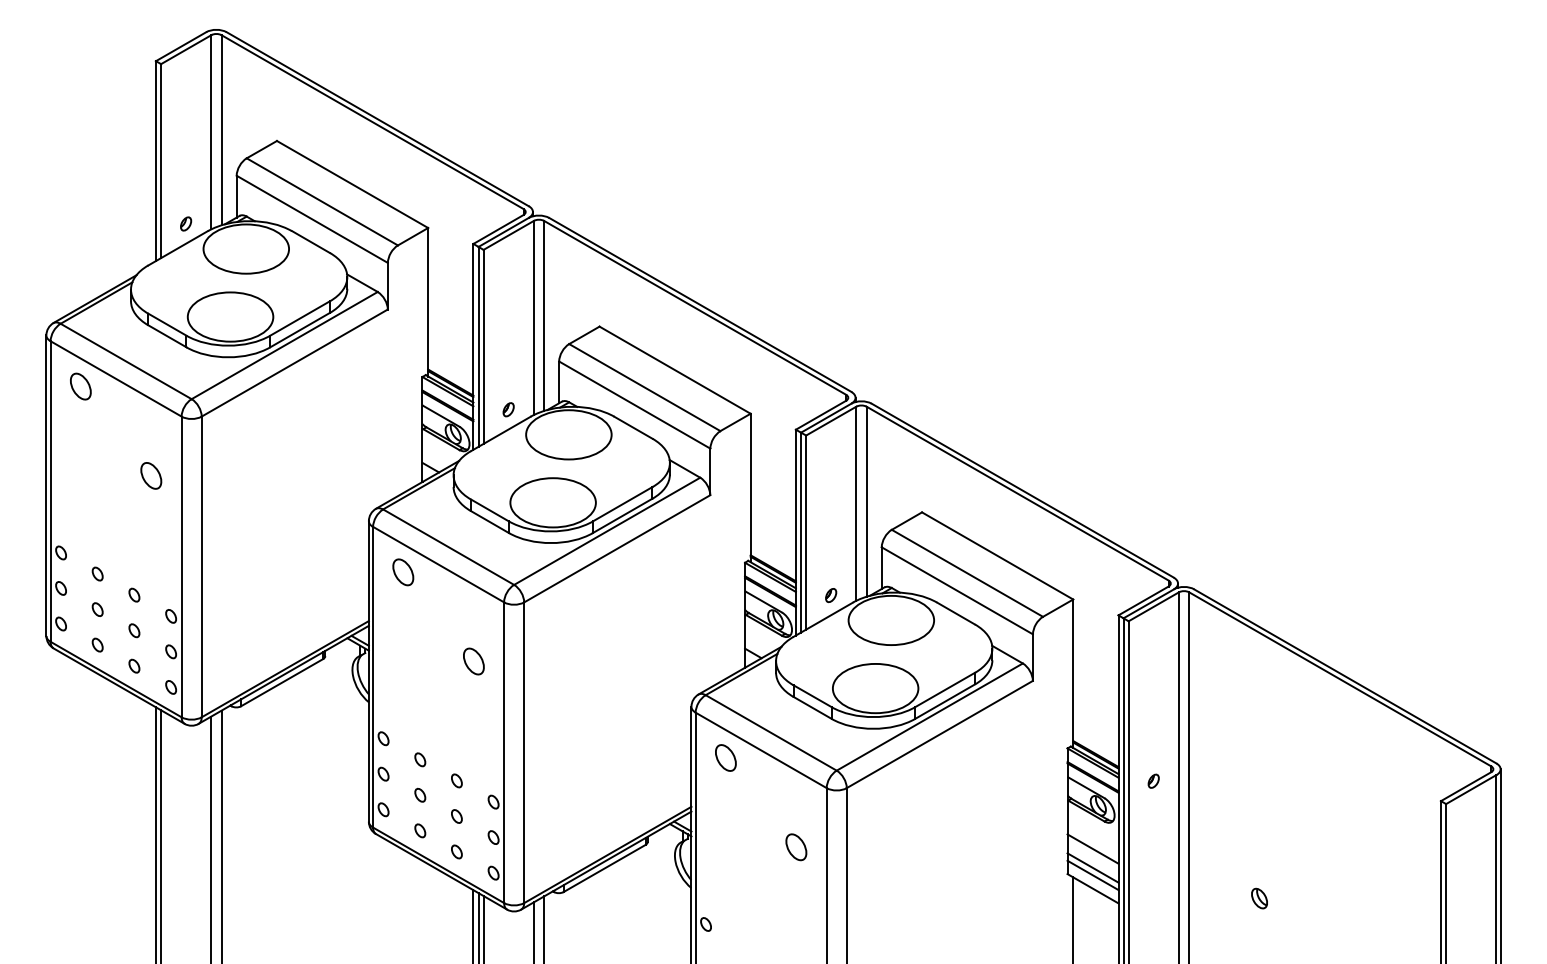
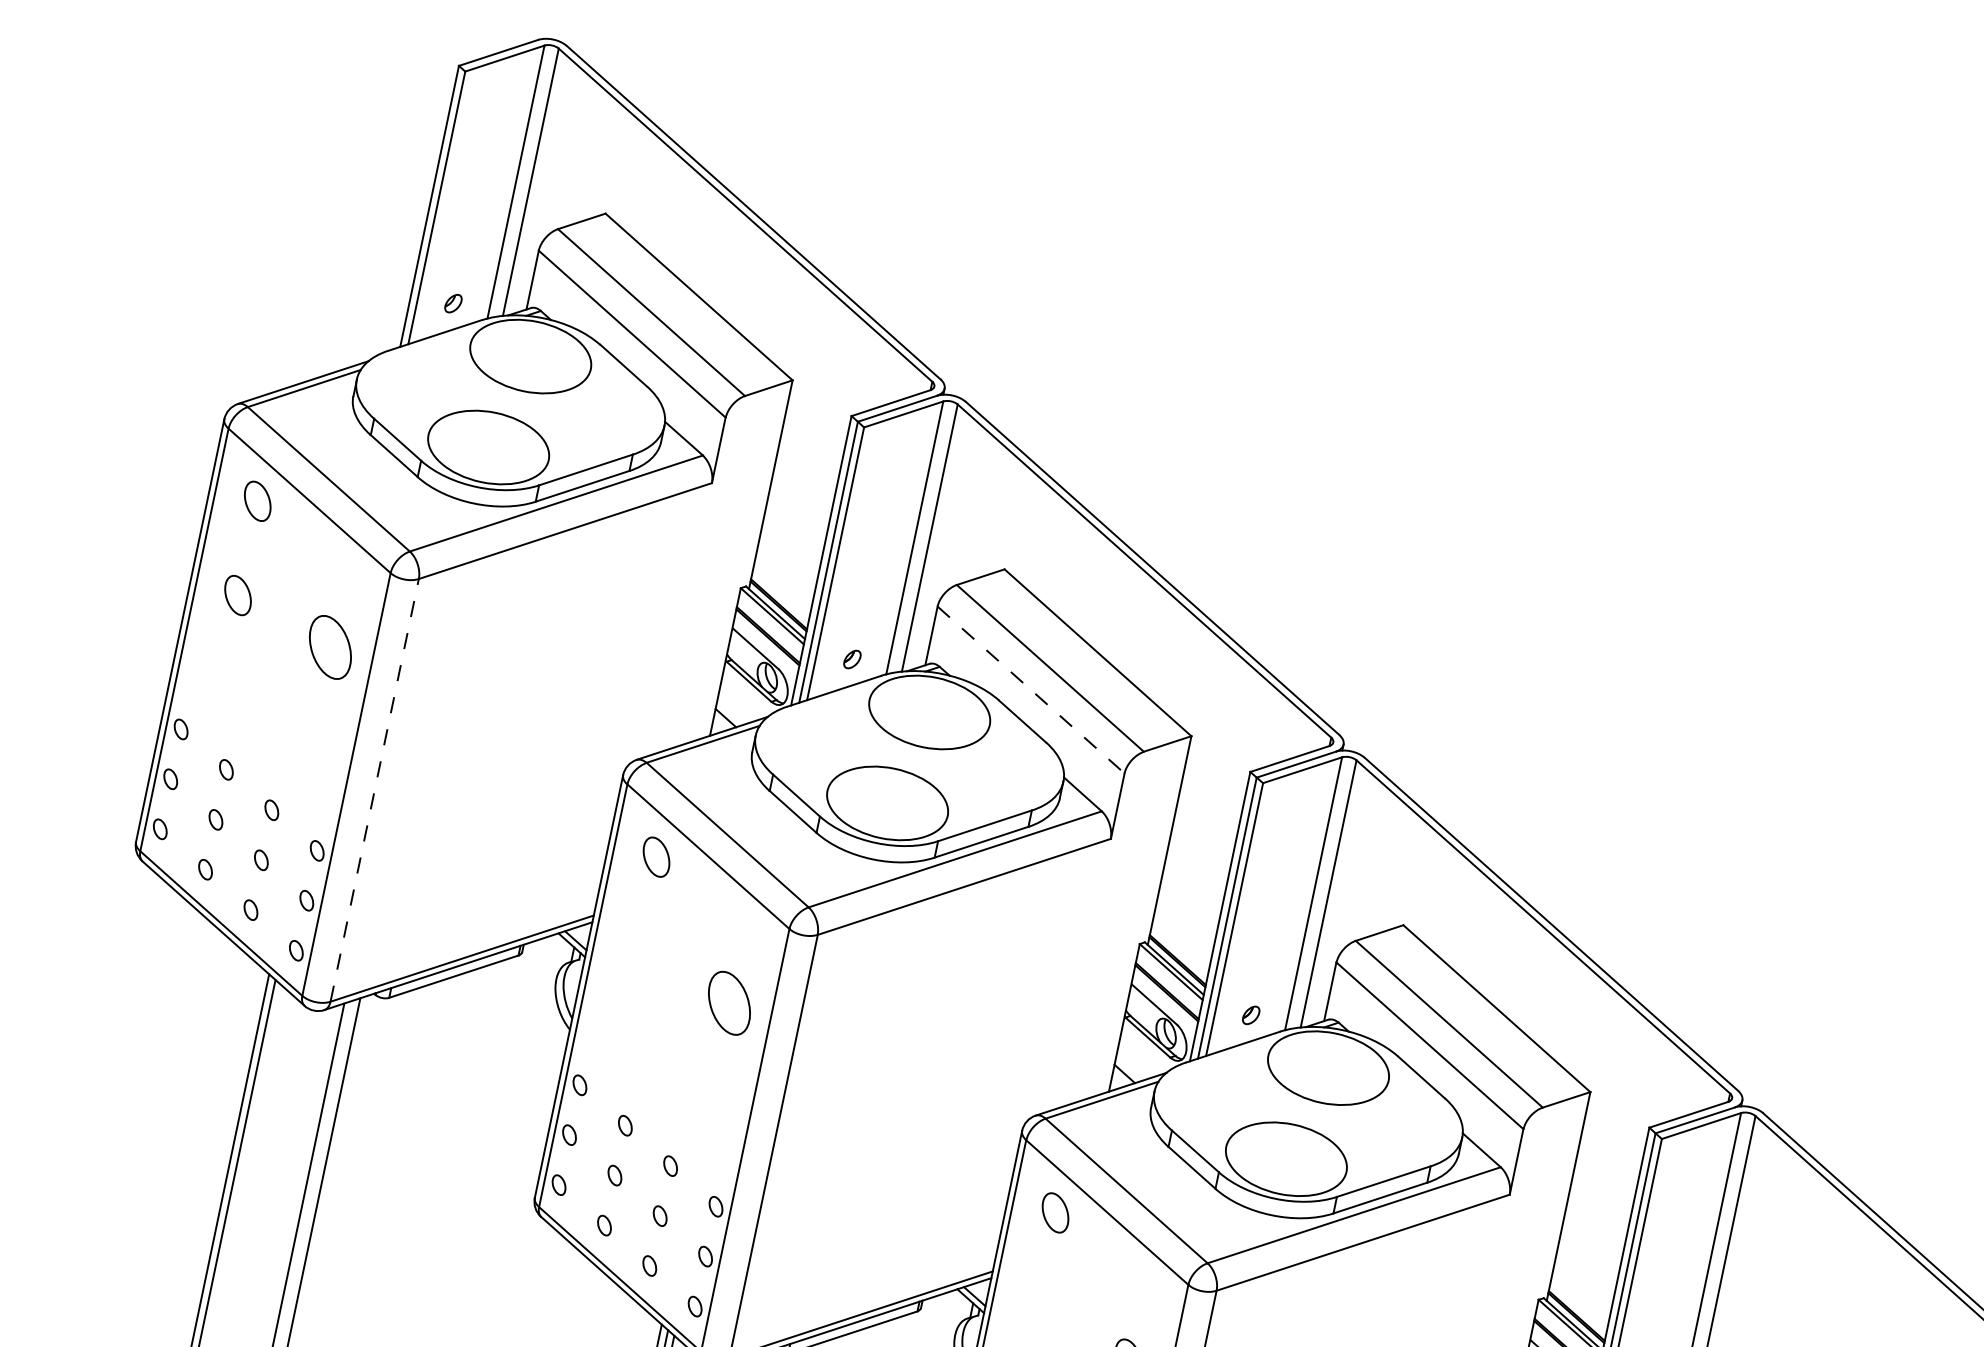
line: (635, 405) -> (1031, 690), solid -> dashed
part: (80, 453) -> (237, 595), added
part: (151, 475) -> (330, 647), size x1.6
line: (201, 566) -> (374, 789), solid -> dashed
part: (473, 661) -> (729, 1003), size x1.6

